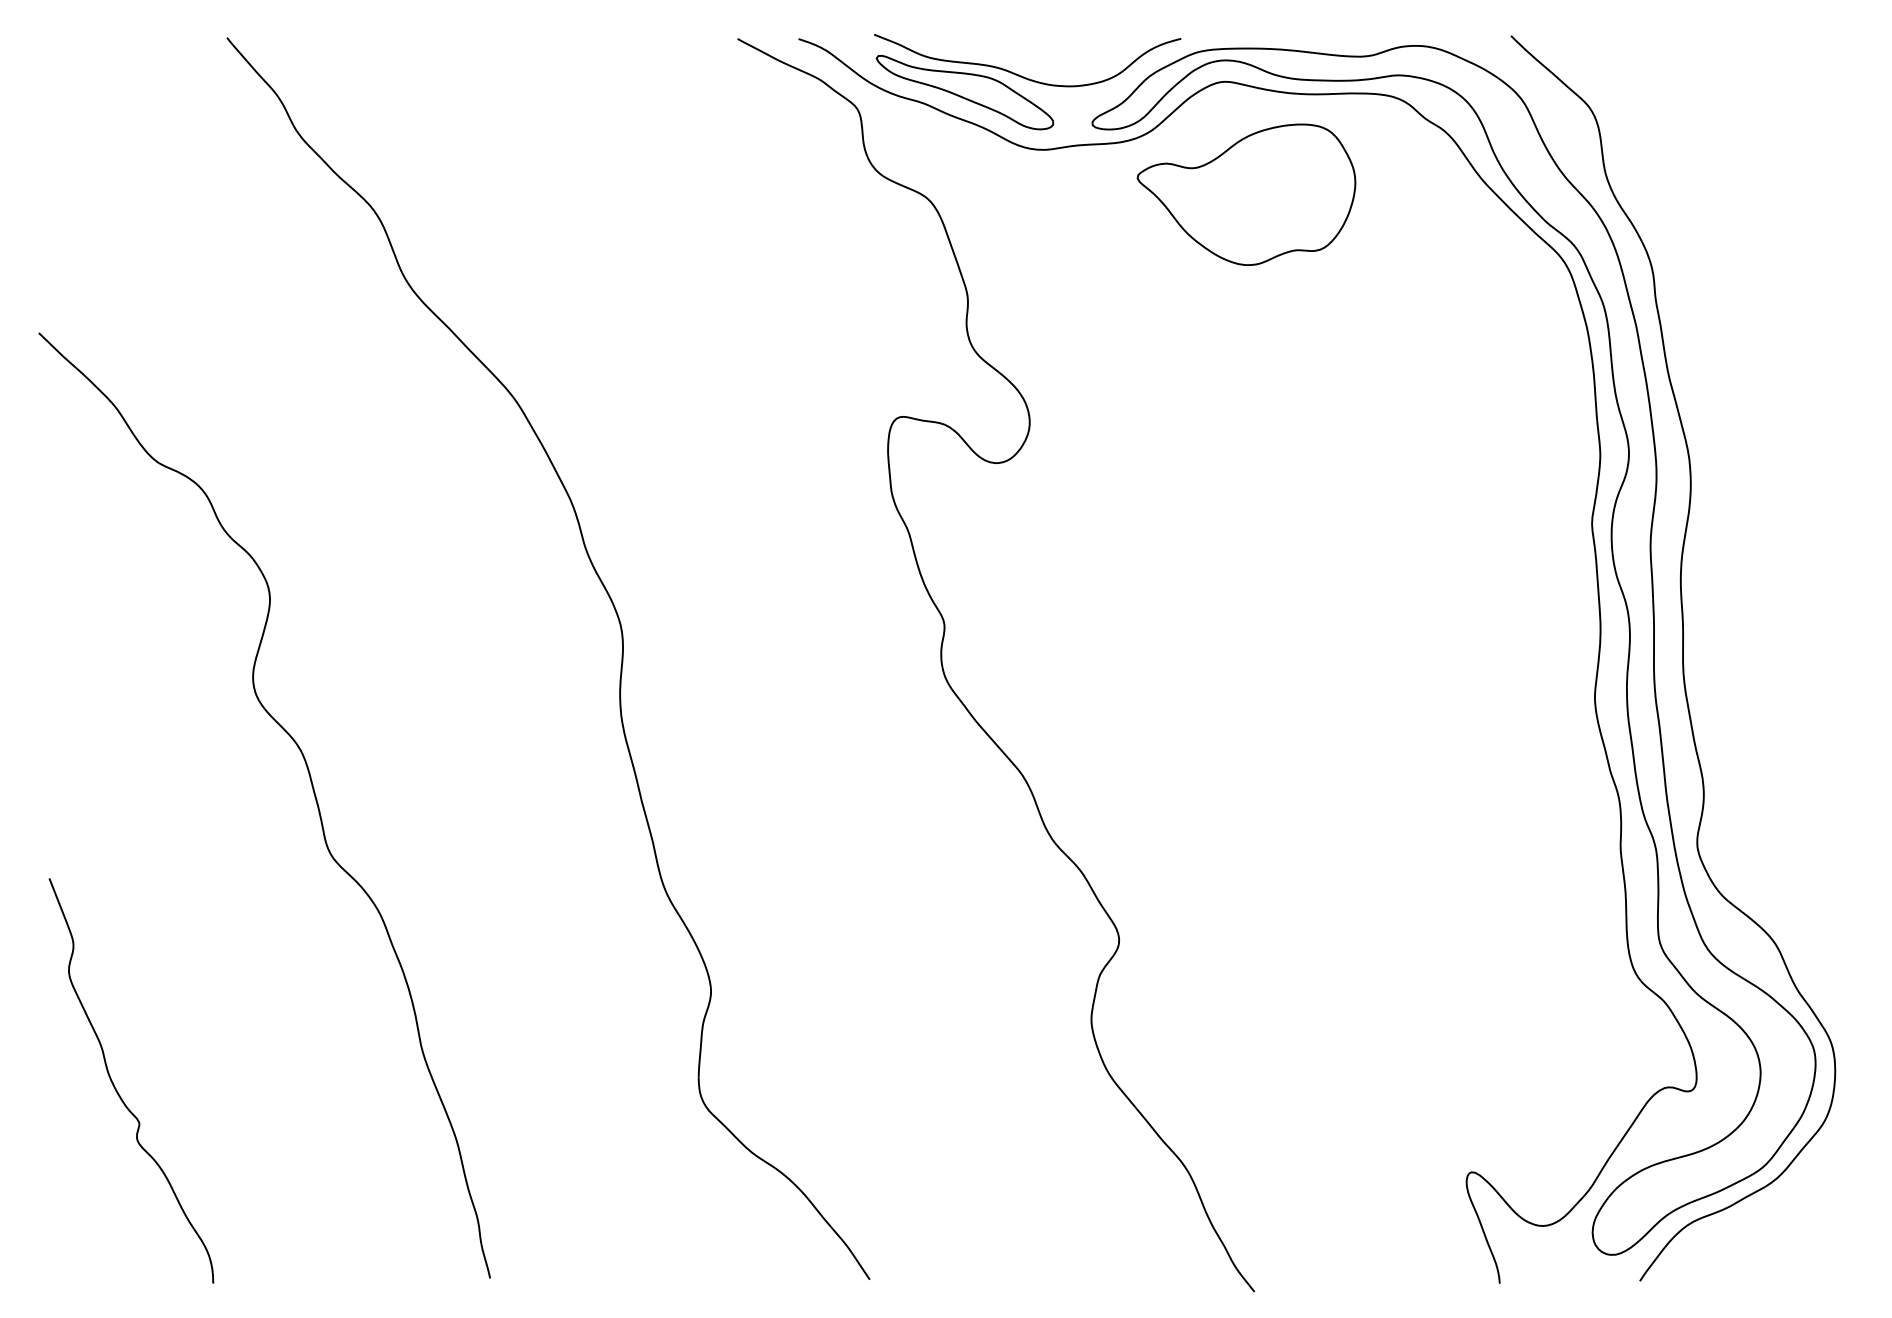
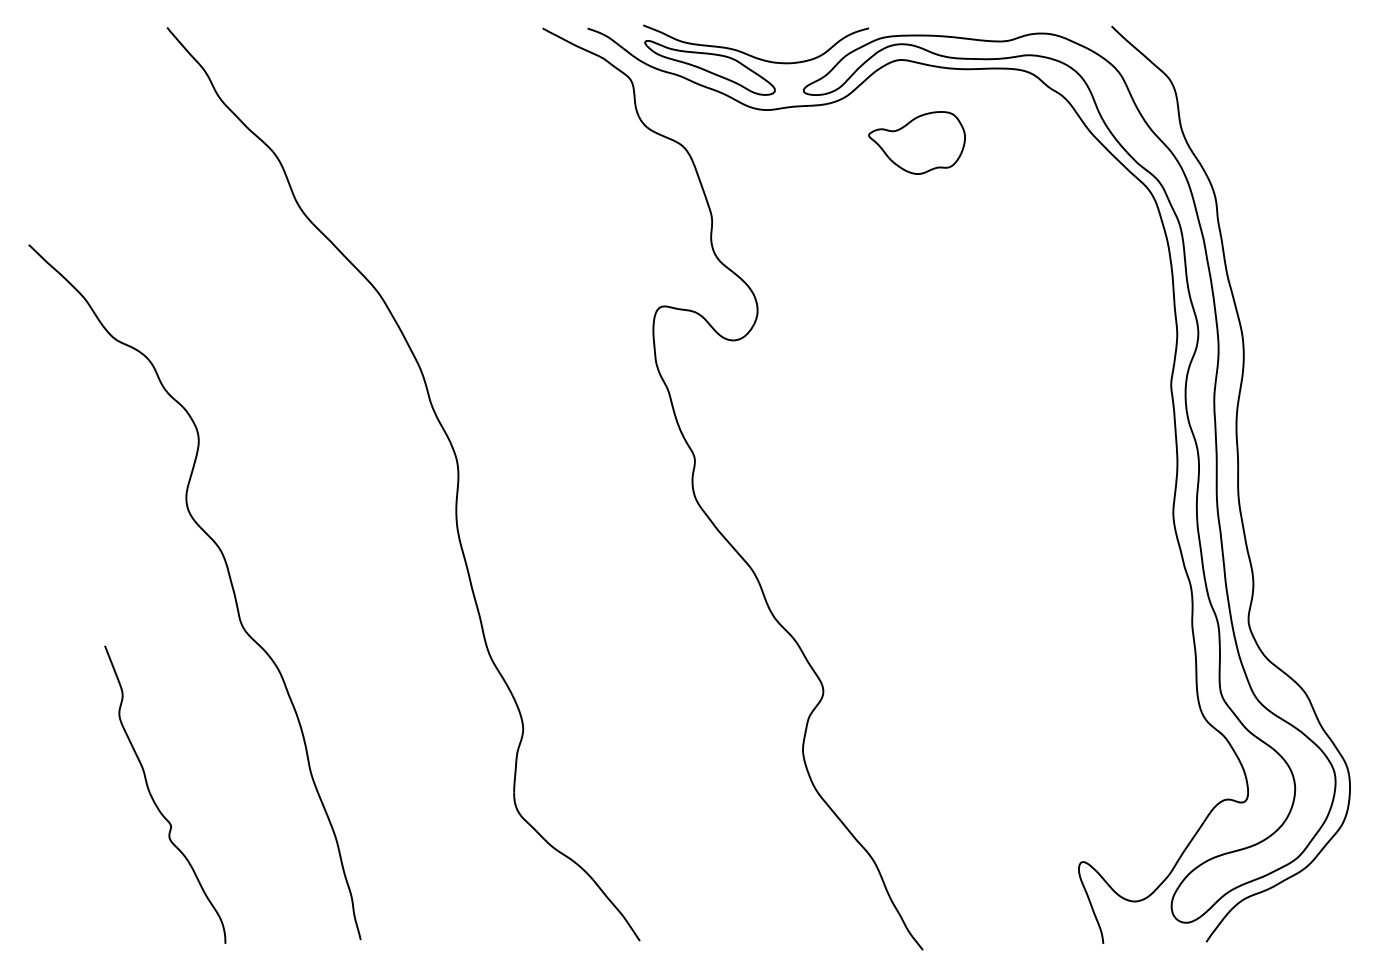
part: (1246, 194) -> (917, 142), size x0.6
curve: (116, 1088) -> (154, 800), moved

